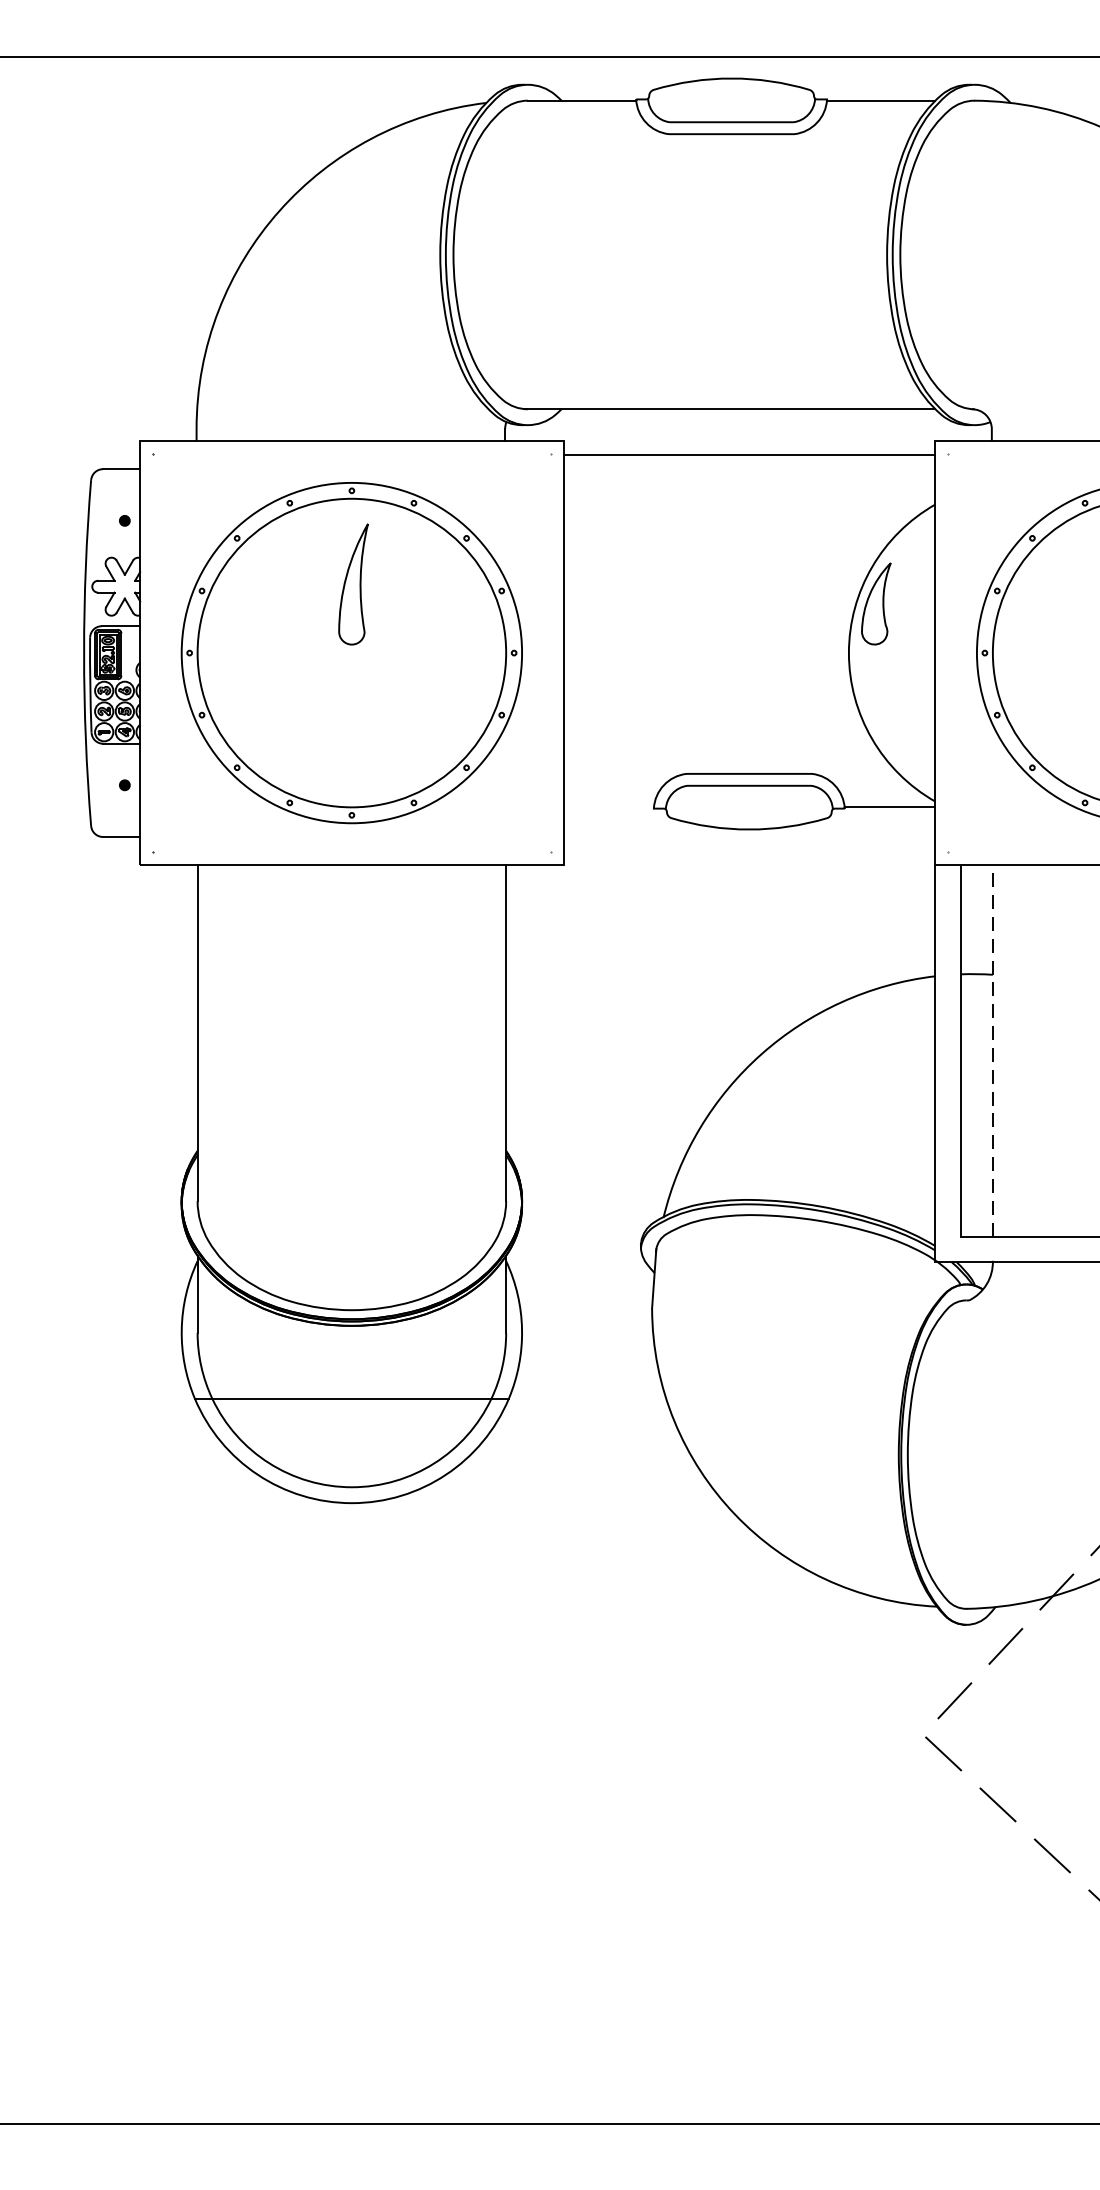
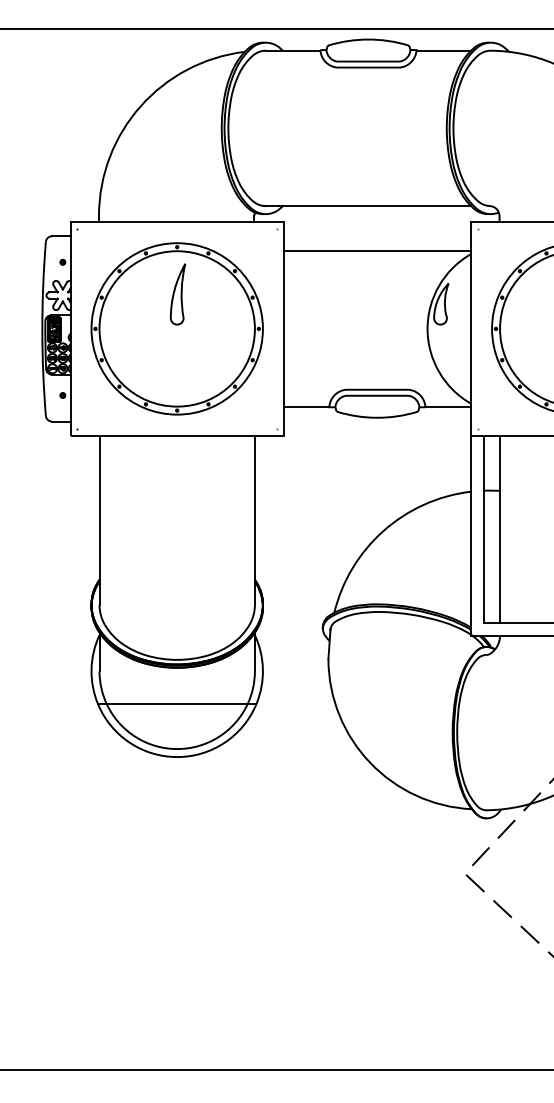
line: (749, 455) -> (377, 251), moved
line: (608, 807) -> (306, 406), added
line: (993, 1051) -> (500, 529), dashed -> solid

